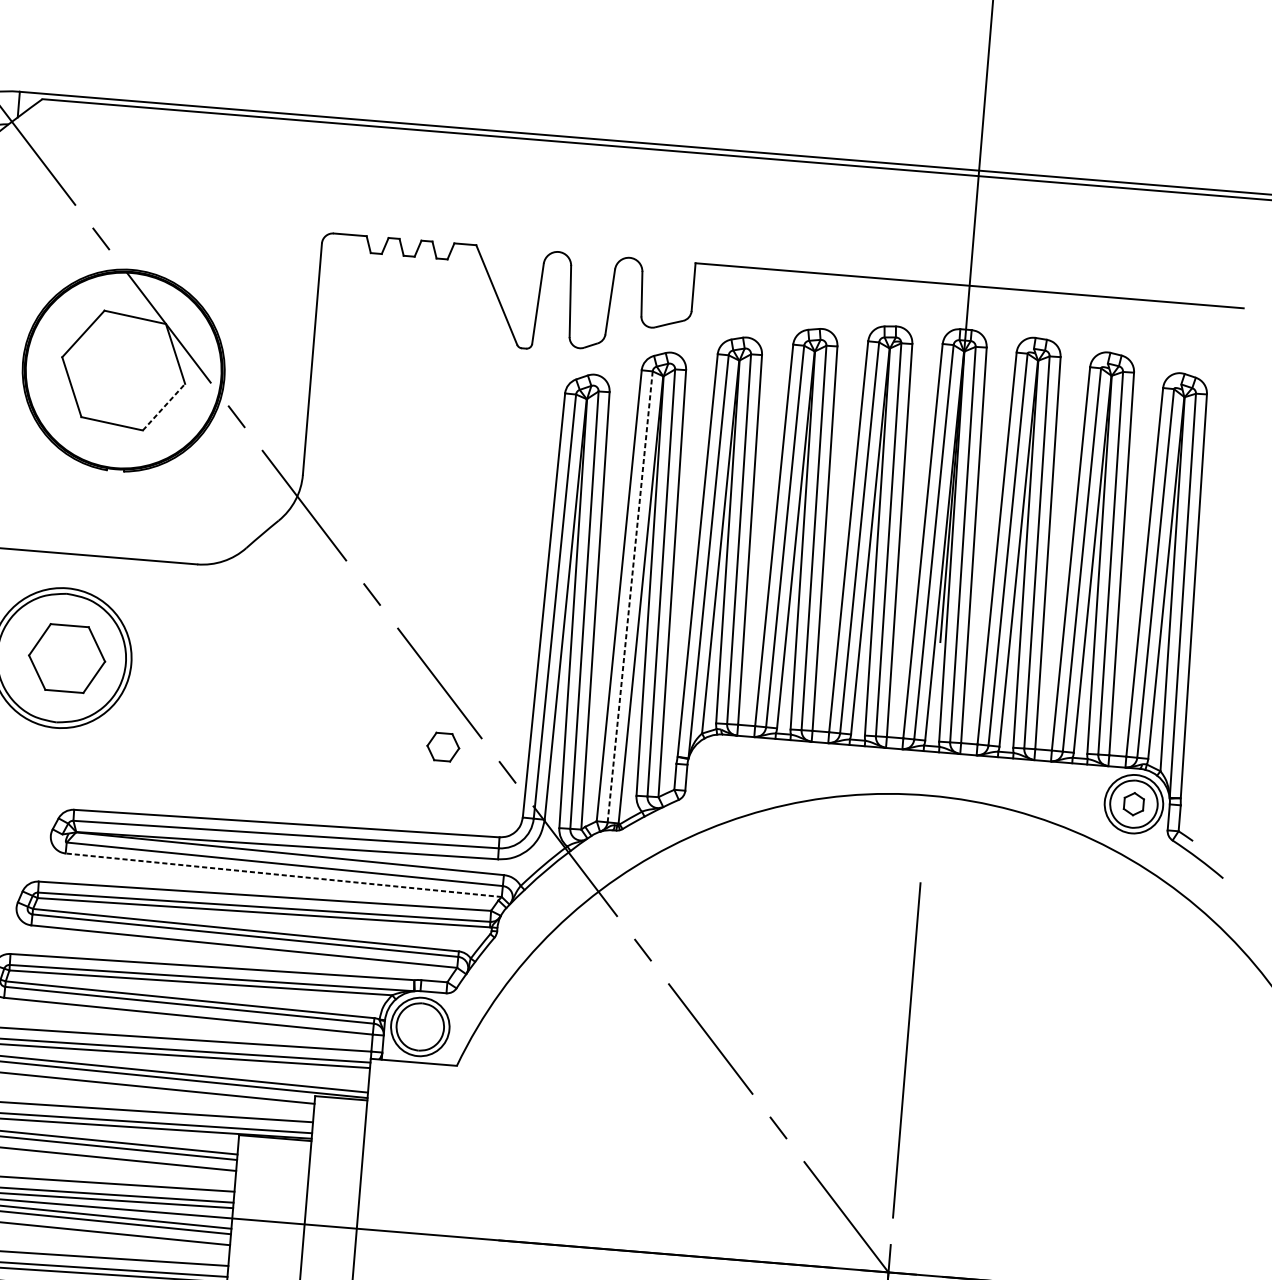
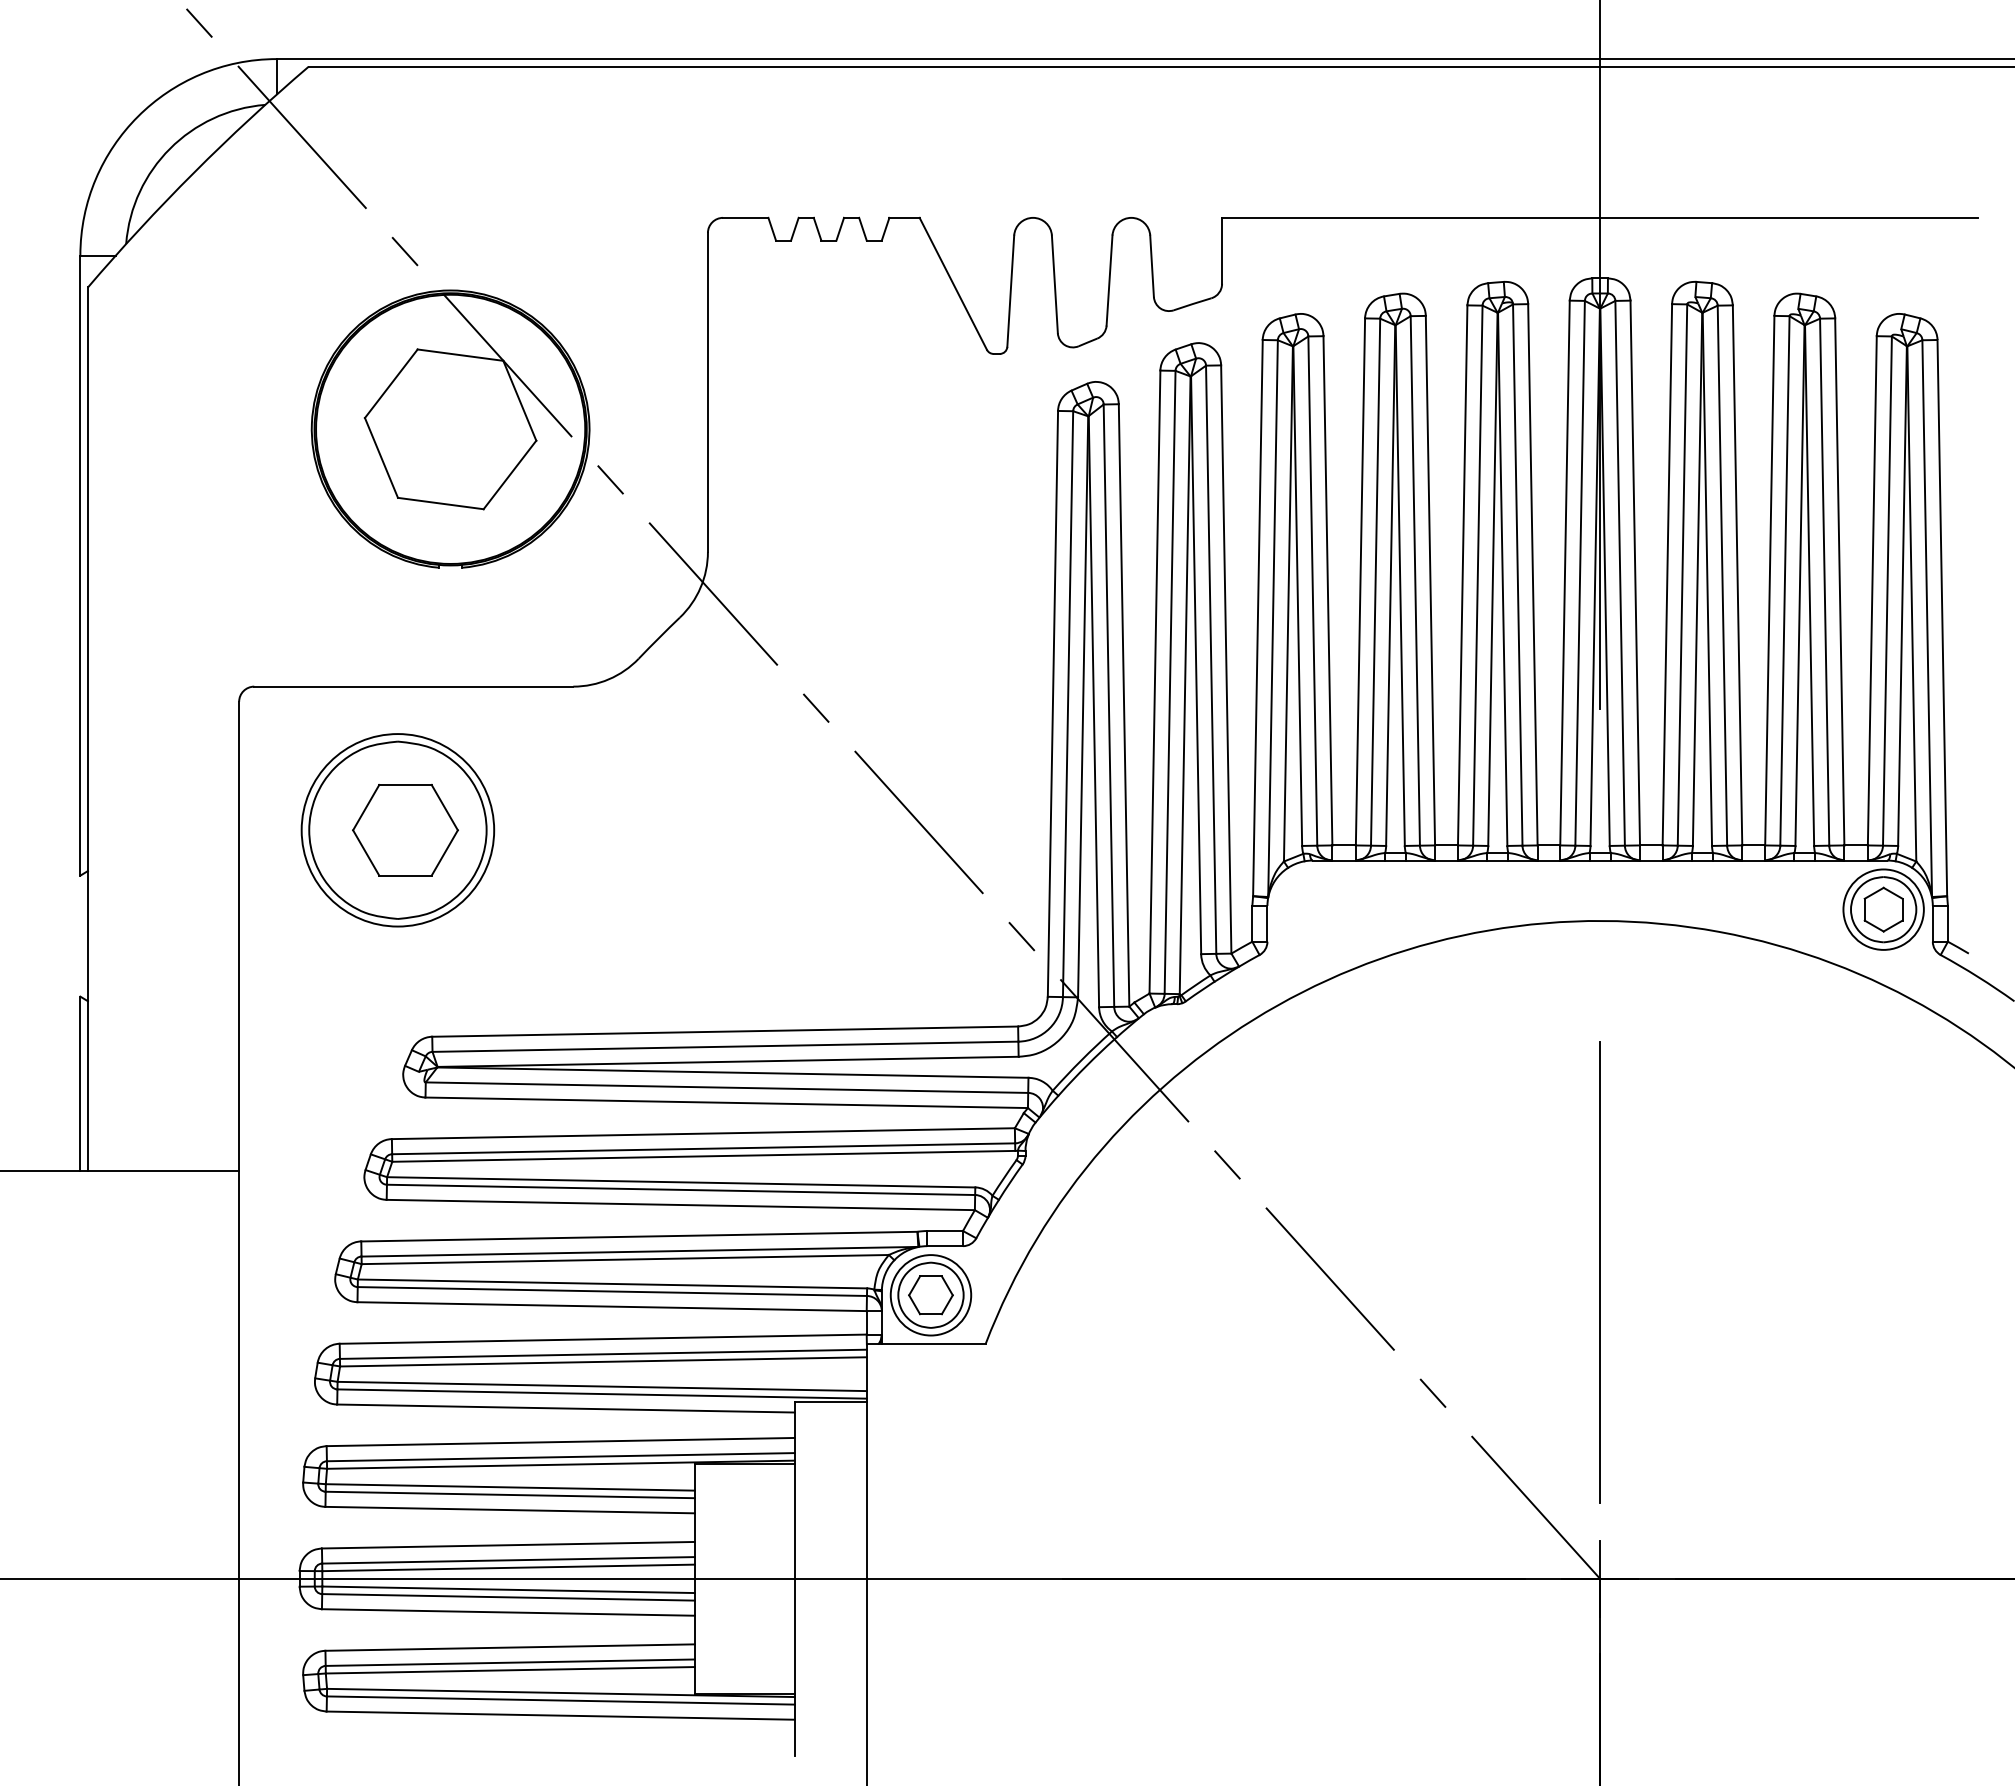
line: (164, 406) -> (510, 474), dashed -> solid
line: (630, 597) -> (1170, 682), dashed -> solid
part: (442, 747) -> (930, 1295), moved
part: (1133, 804) -> (1883, 909), size x1.43
line: (283, 875) -> (726, 1102), dashed -> solid

